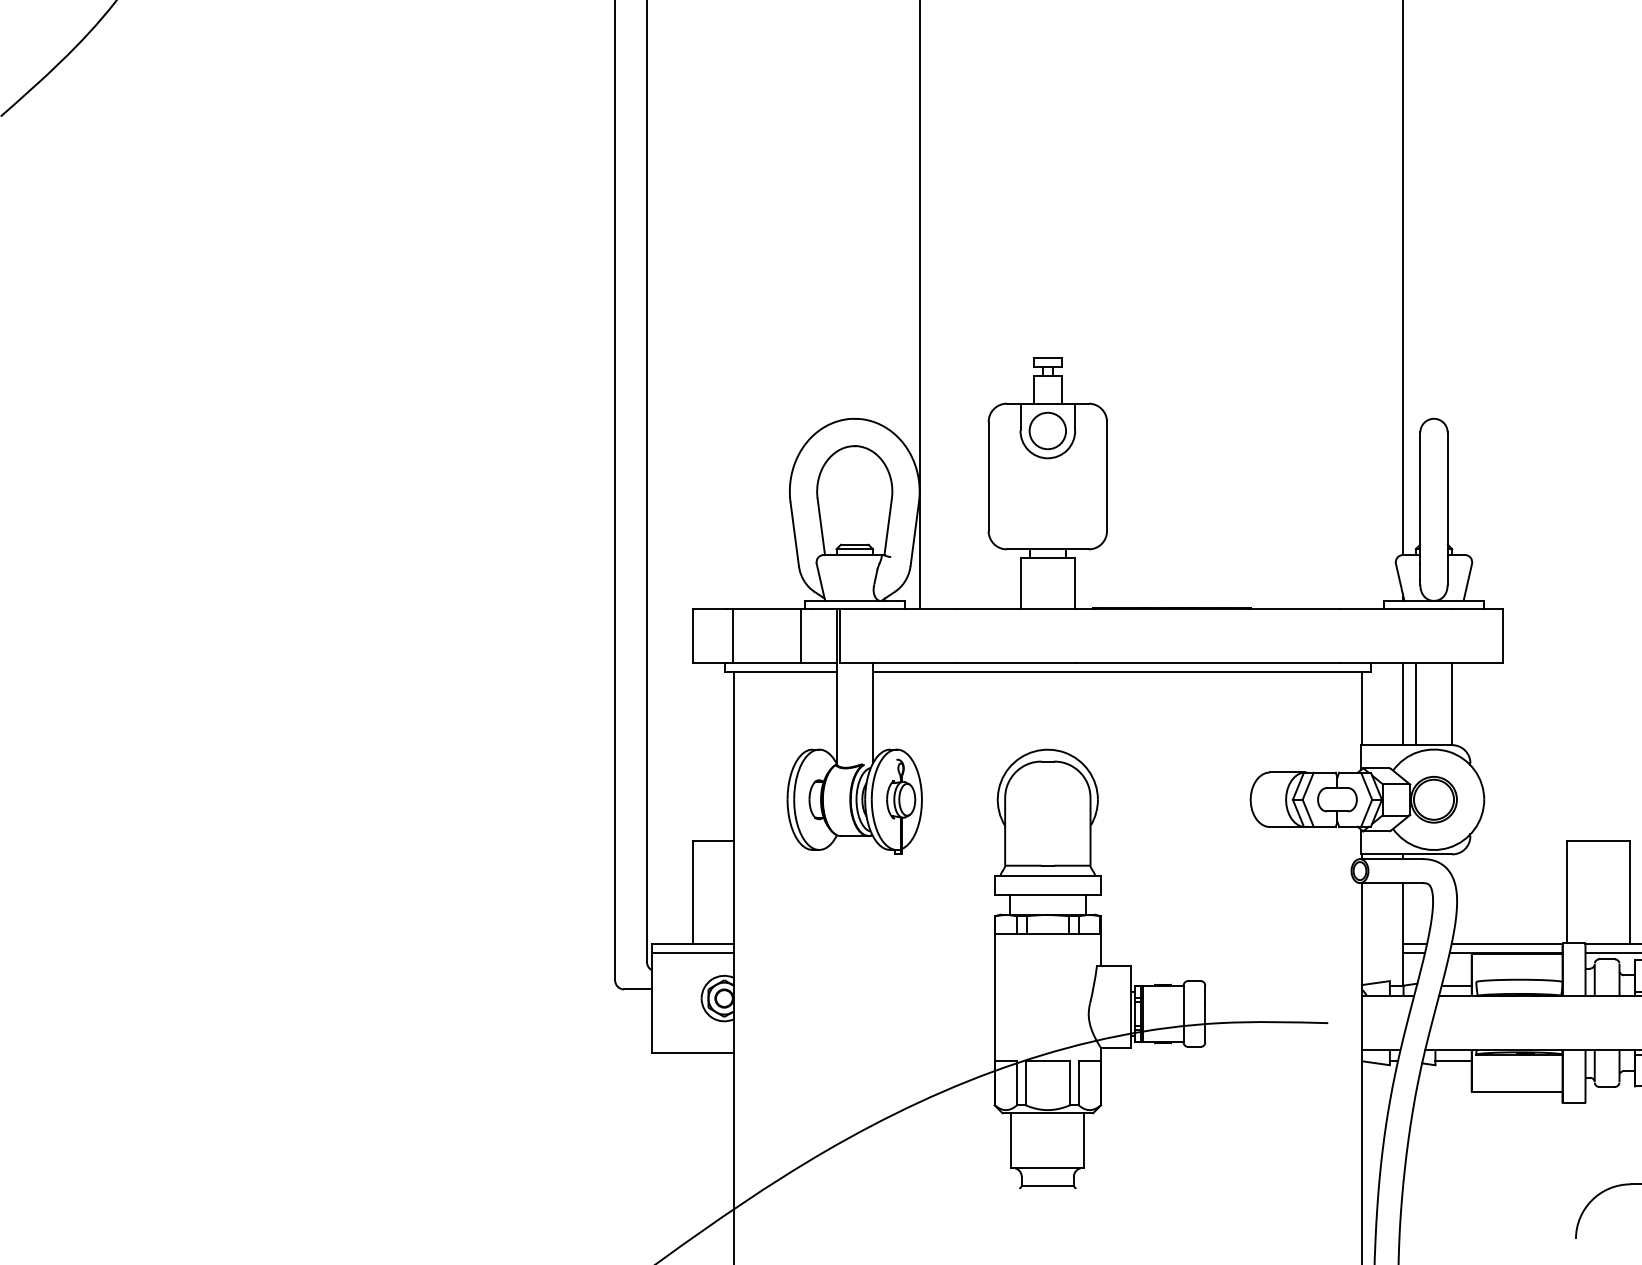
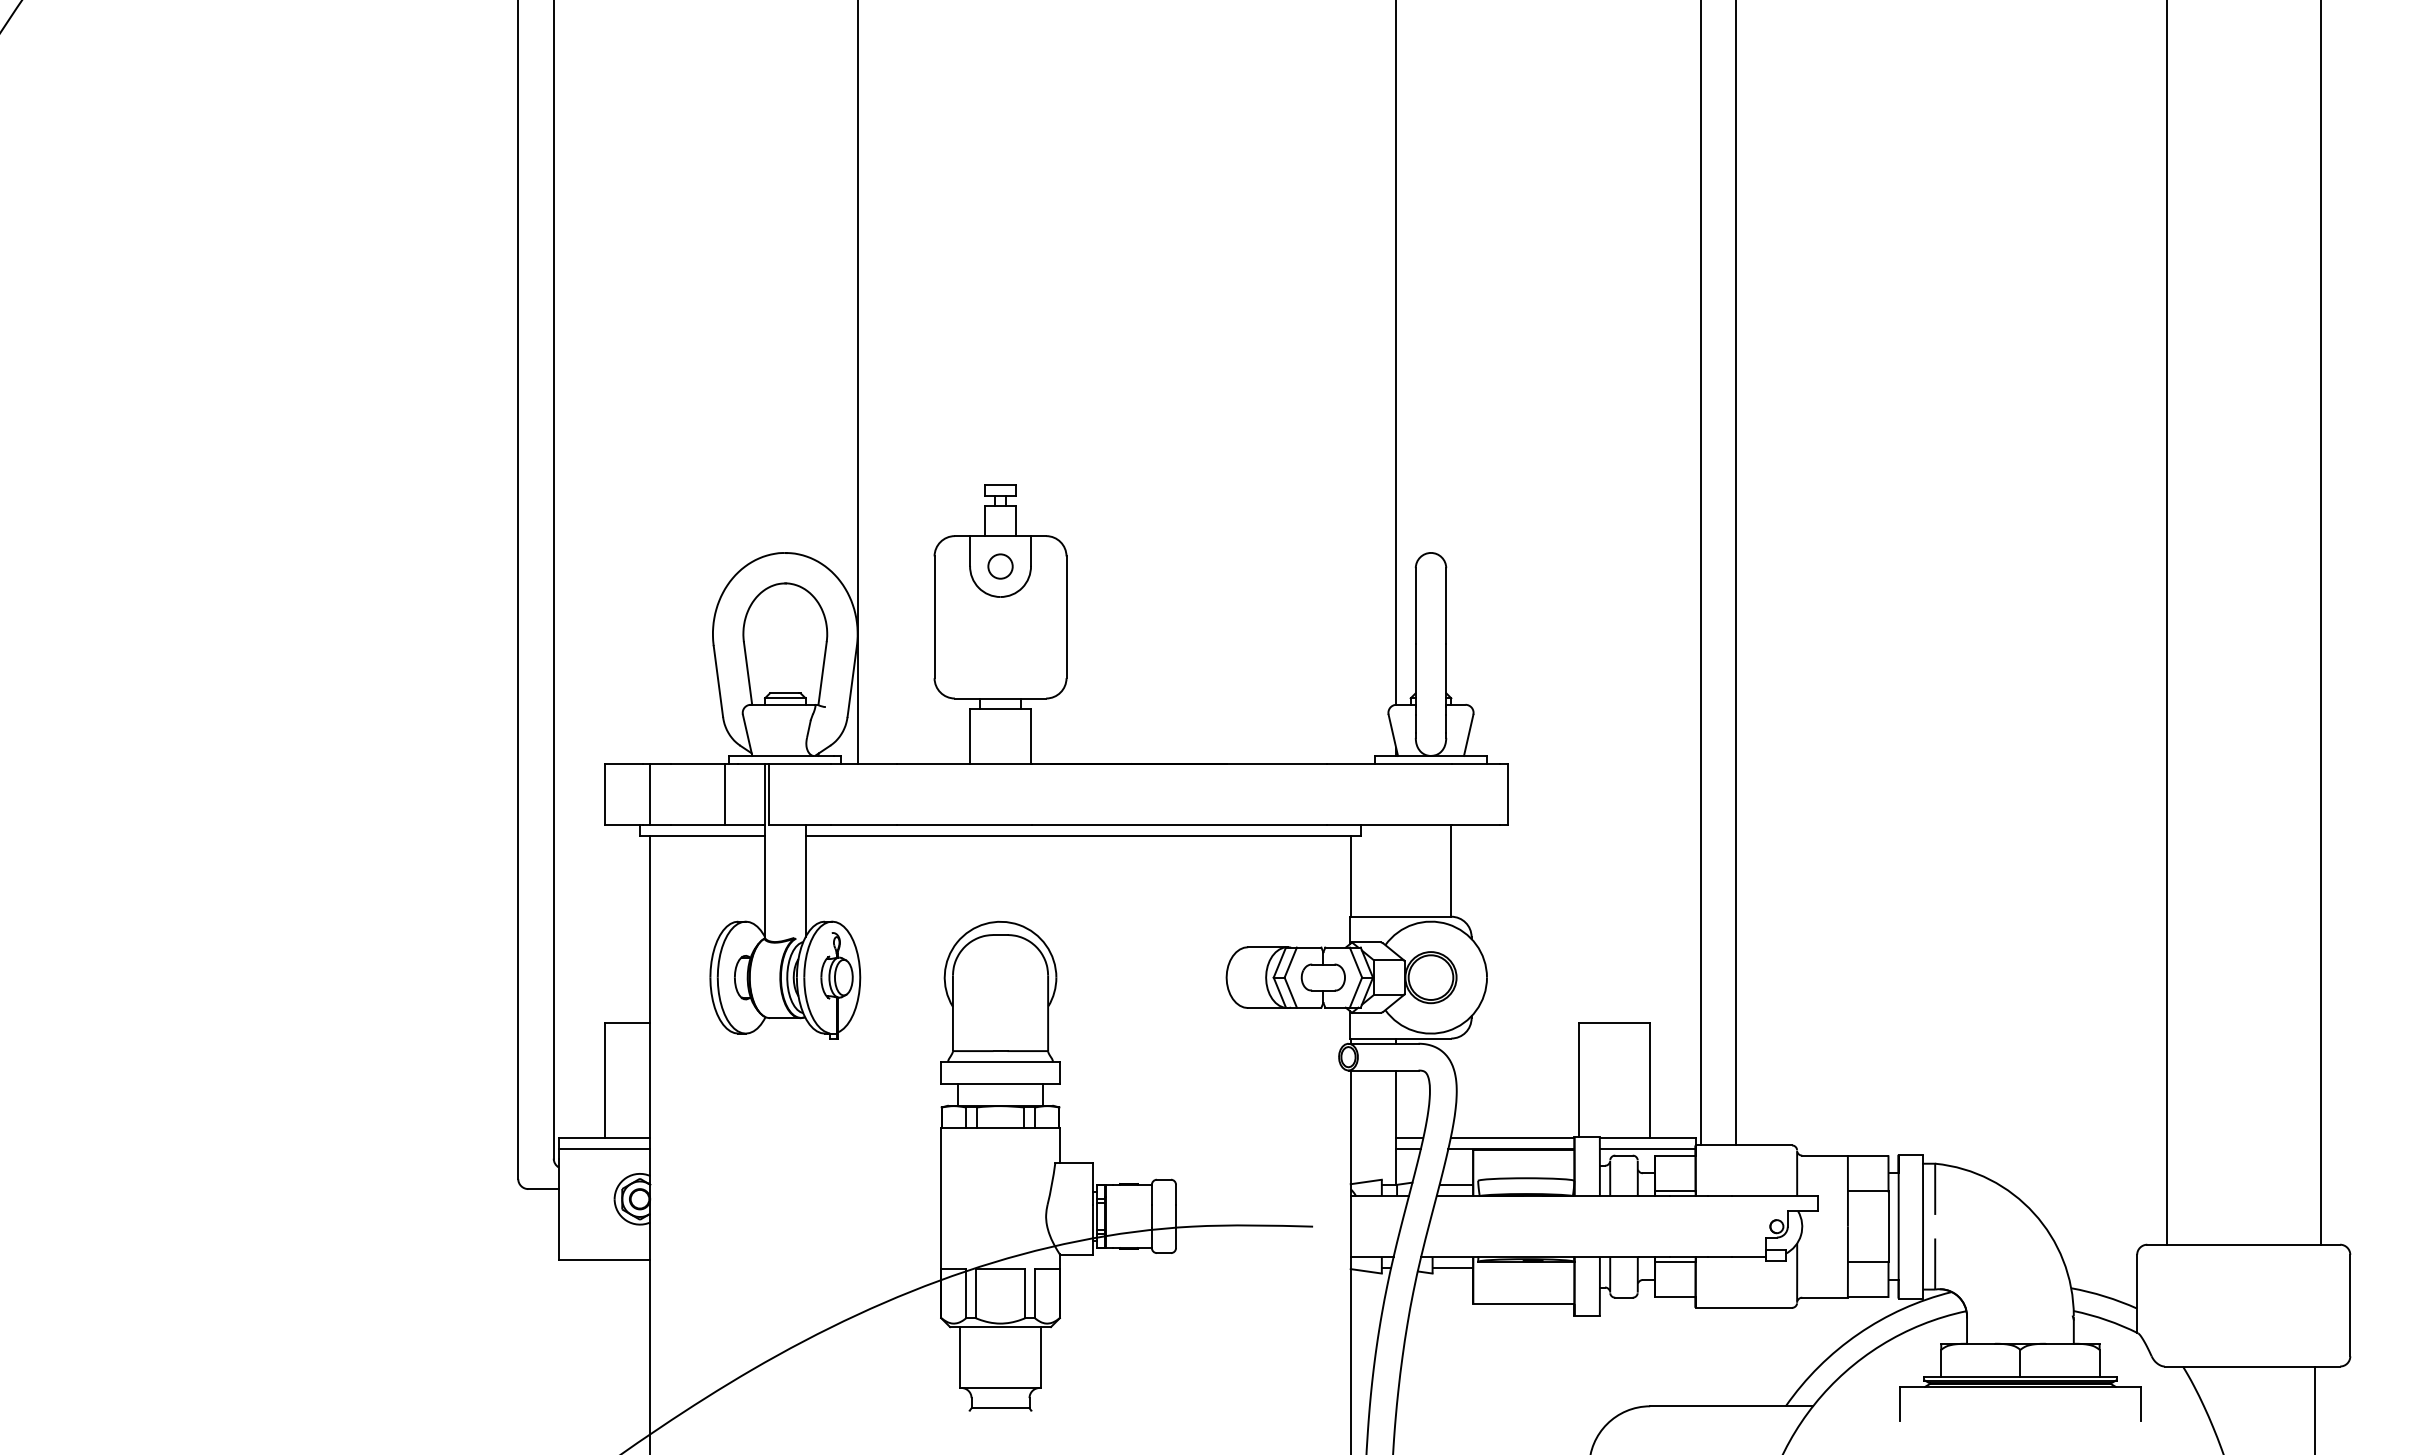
circle: (1047, 430) -> (1000, 566), size x0.6
line: (1403, 703) -> (1396, 870), removed
line: (1415, 703) -> (1410, 870), removed

